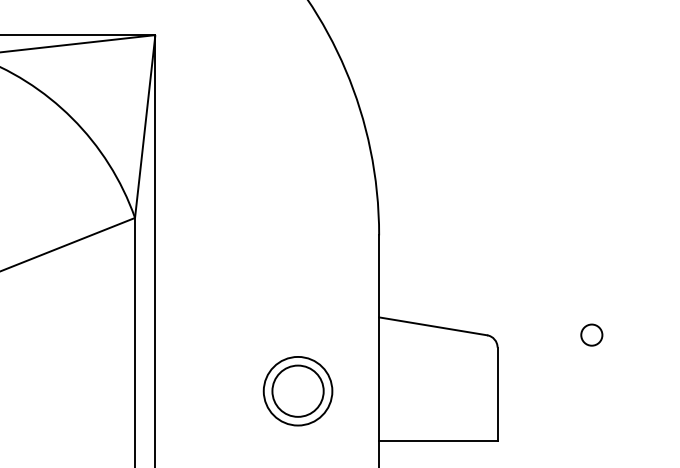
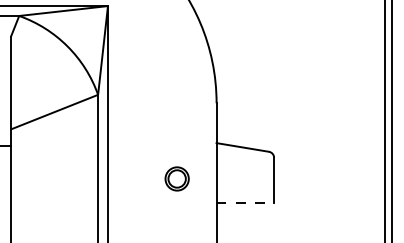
circle: (591, 334) -> (319, 151), removed
part: (296, 390) -> (176, 178), size x0.7
line: (438, 441) -> (245, 203), solid -> dashed

